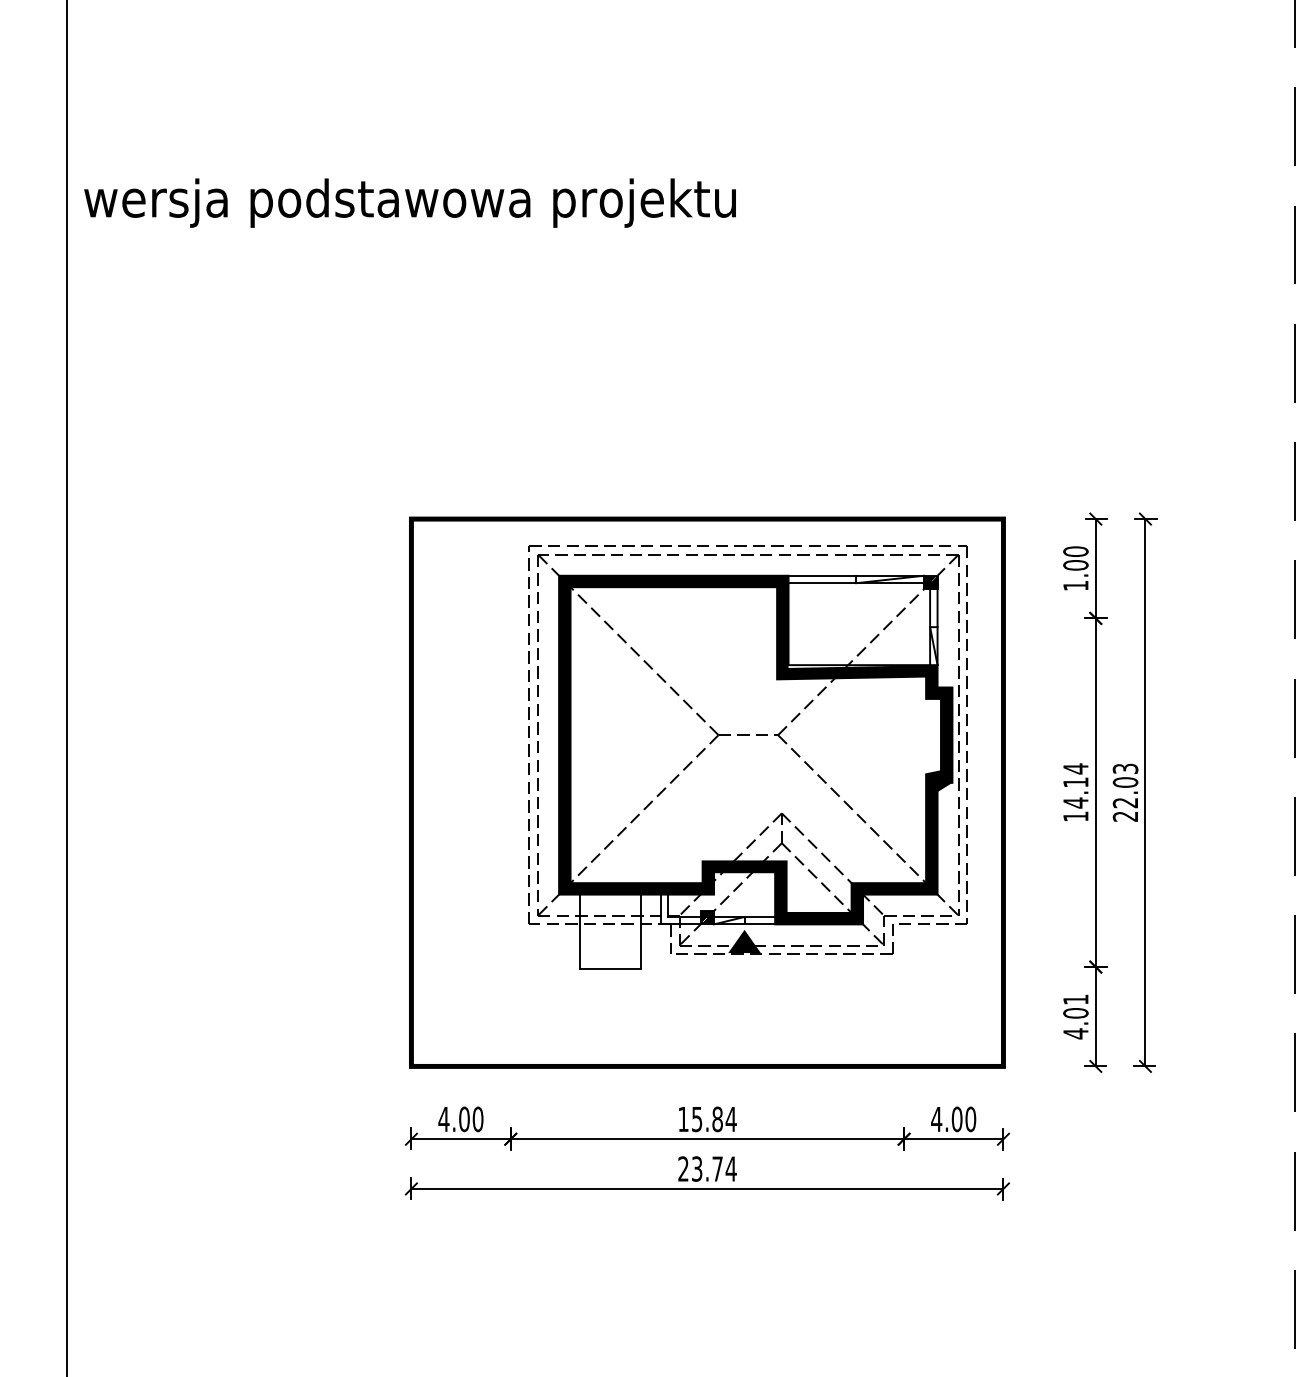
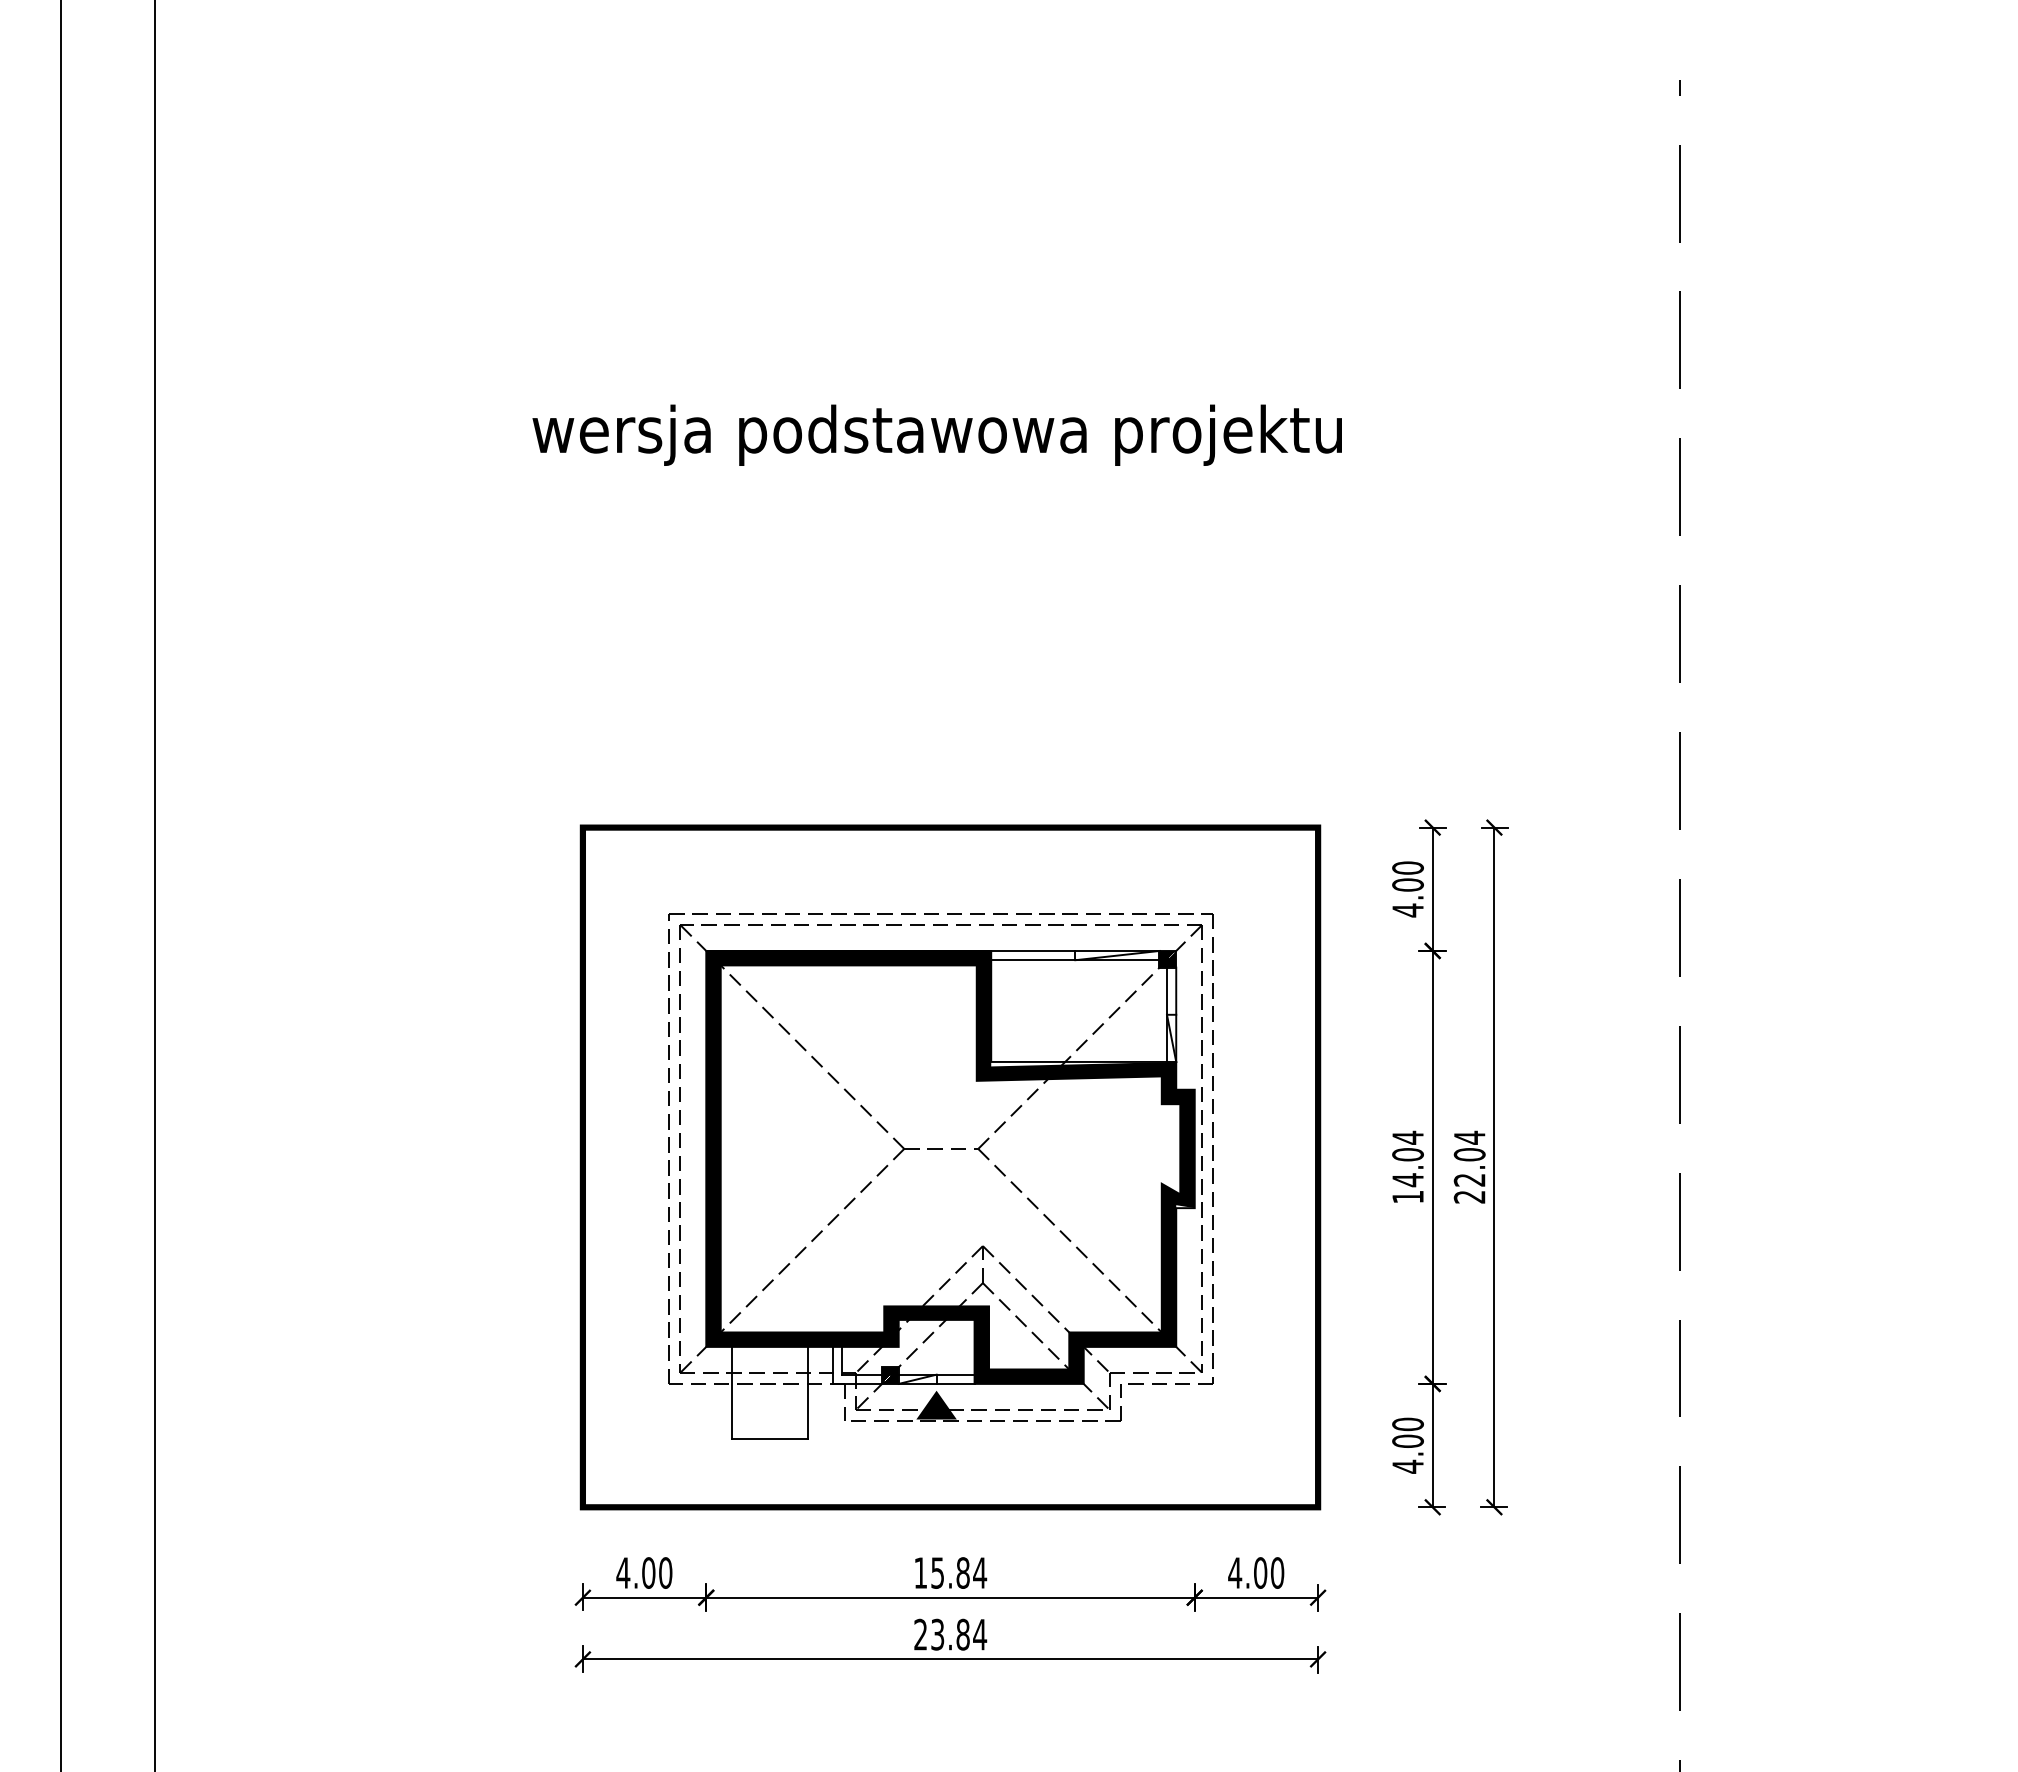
text: (409, 202) -> (936, 434), moved
text: (1075, 585) -> (1407, 910), 1.00 -> 4.00
part: (747, 757) -> (940, 1176), moved
text: (1125, 768) -> (1469, 1137), 22.03 -> 22.04
text: (1075, 782) -> (1407, 1154), 14.14 -> 14.04
text: (1075, 999) -> (1407, 1424), 4.01 -> 4.00
text: (717, 1168) -> (962, 1634), 23.74 -> 23.84

